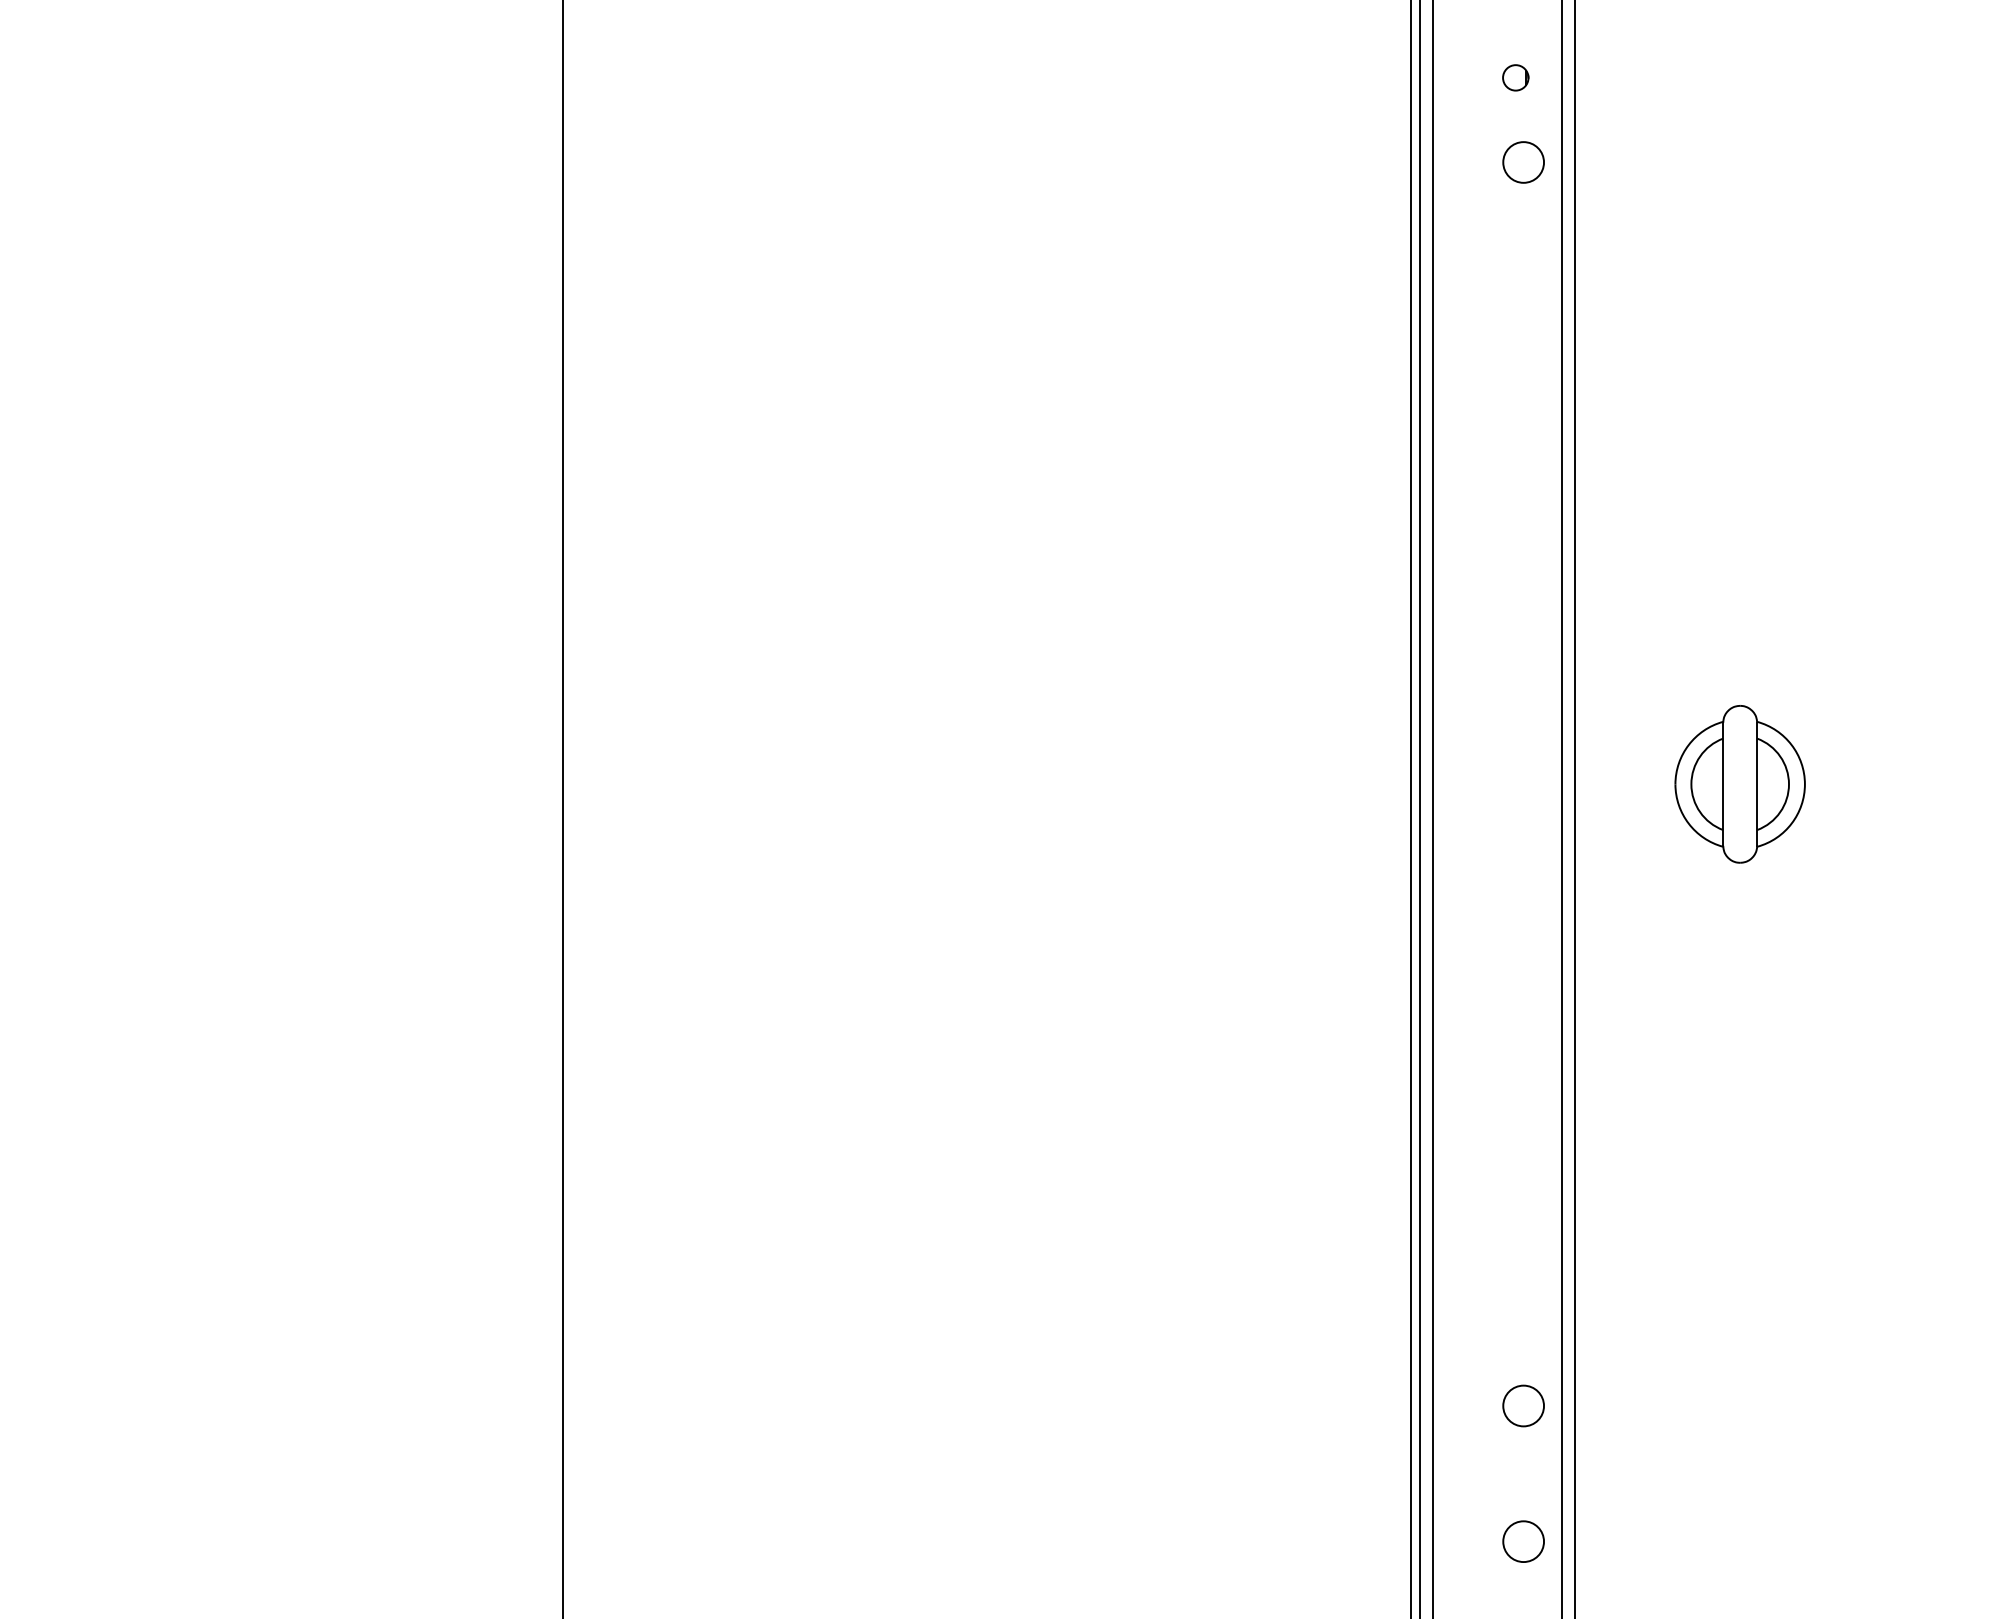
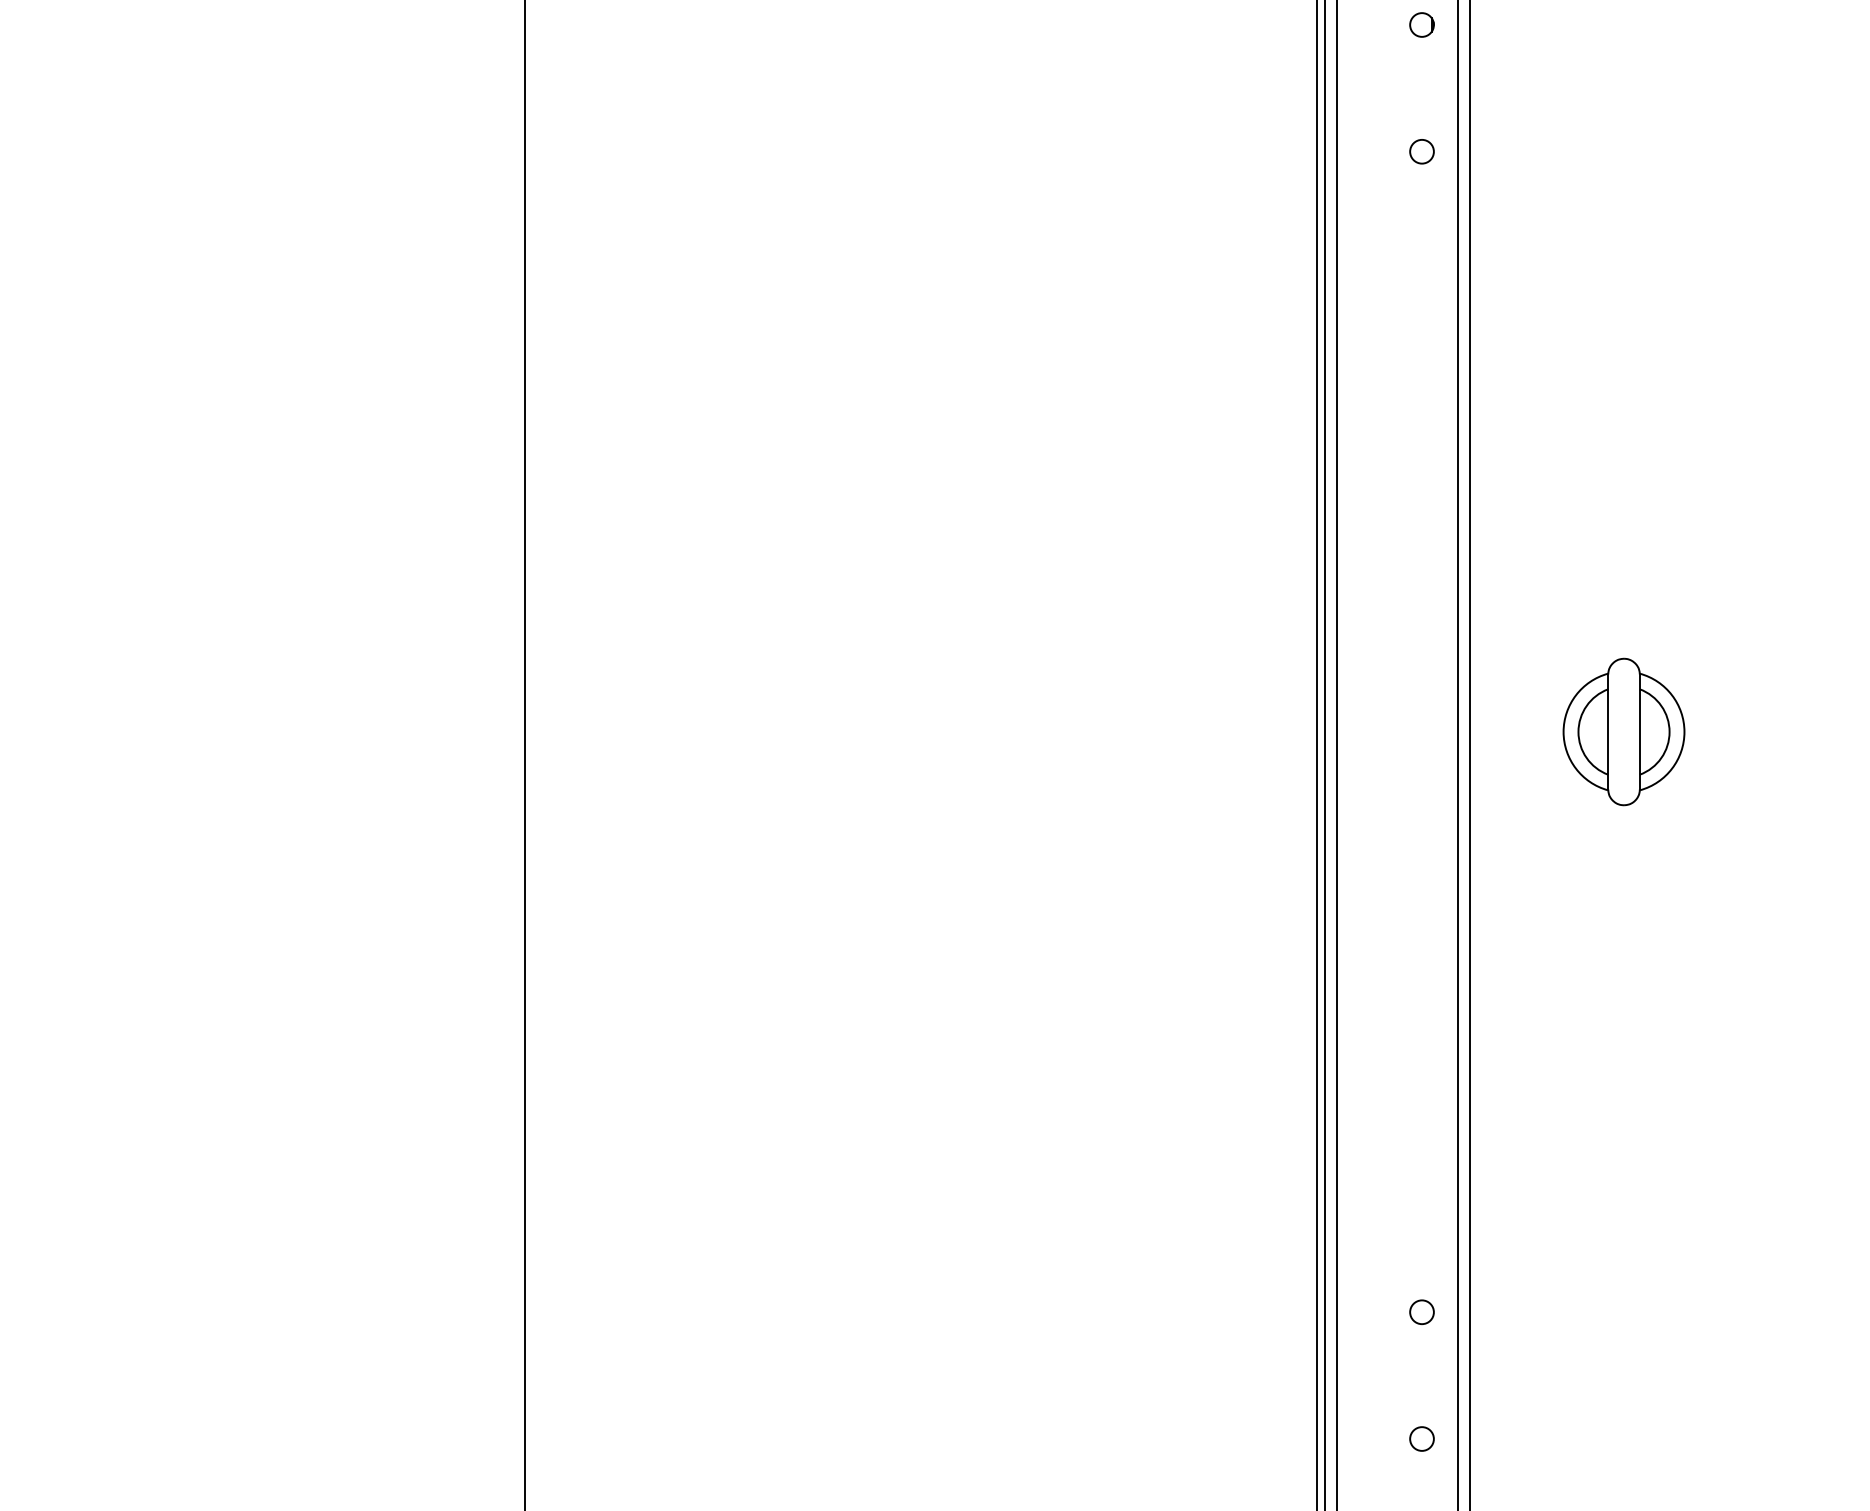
part: (1515, 77) -> (1421, 24), moved
circle: (1523, 162) -> (1421, 151), size x0.62
circle: (1523, 1405) -> (1421, 1311), size x0.62
circle: (1523, 1541) -> (1421, 1438), size x0.62

